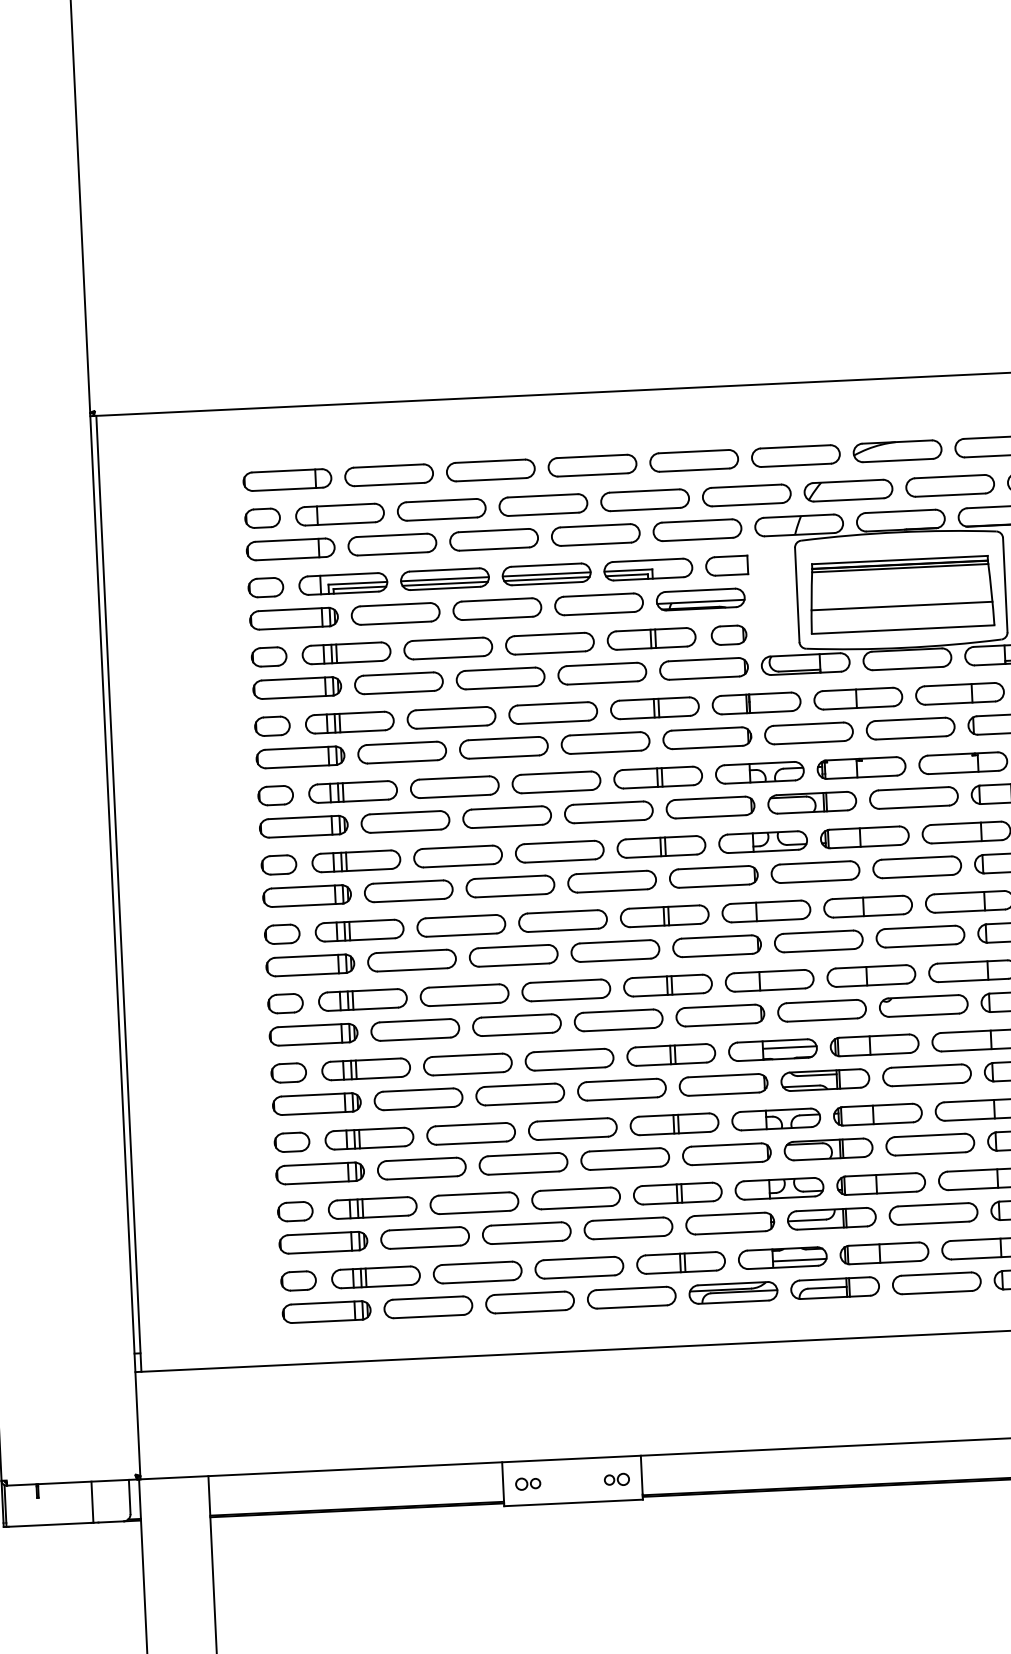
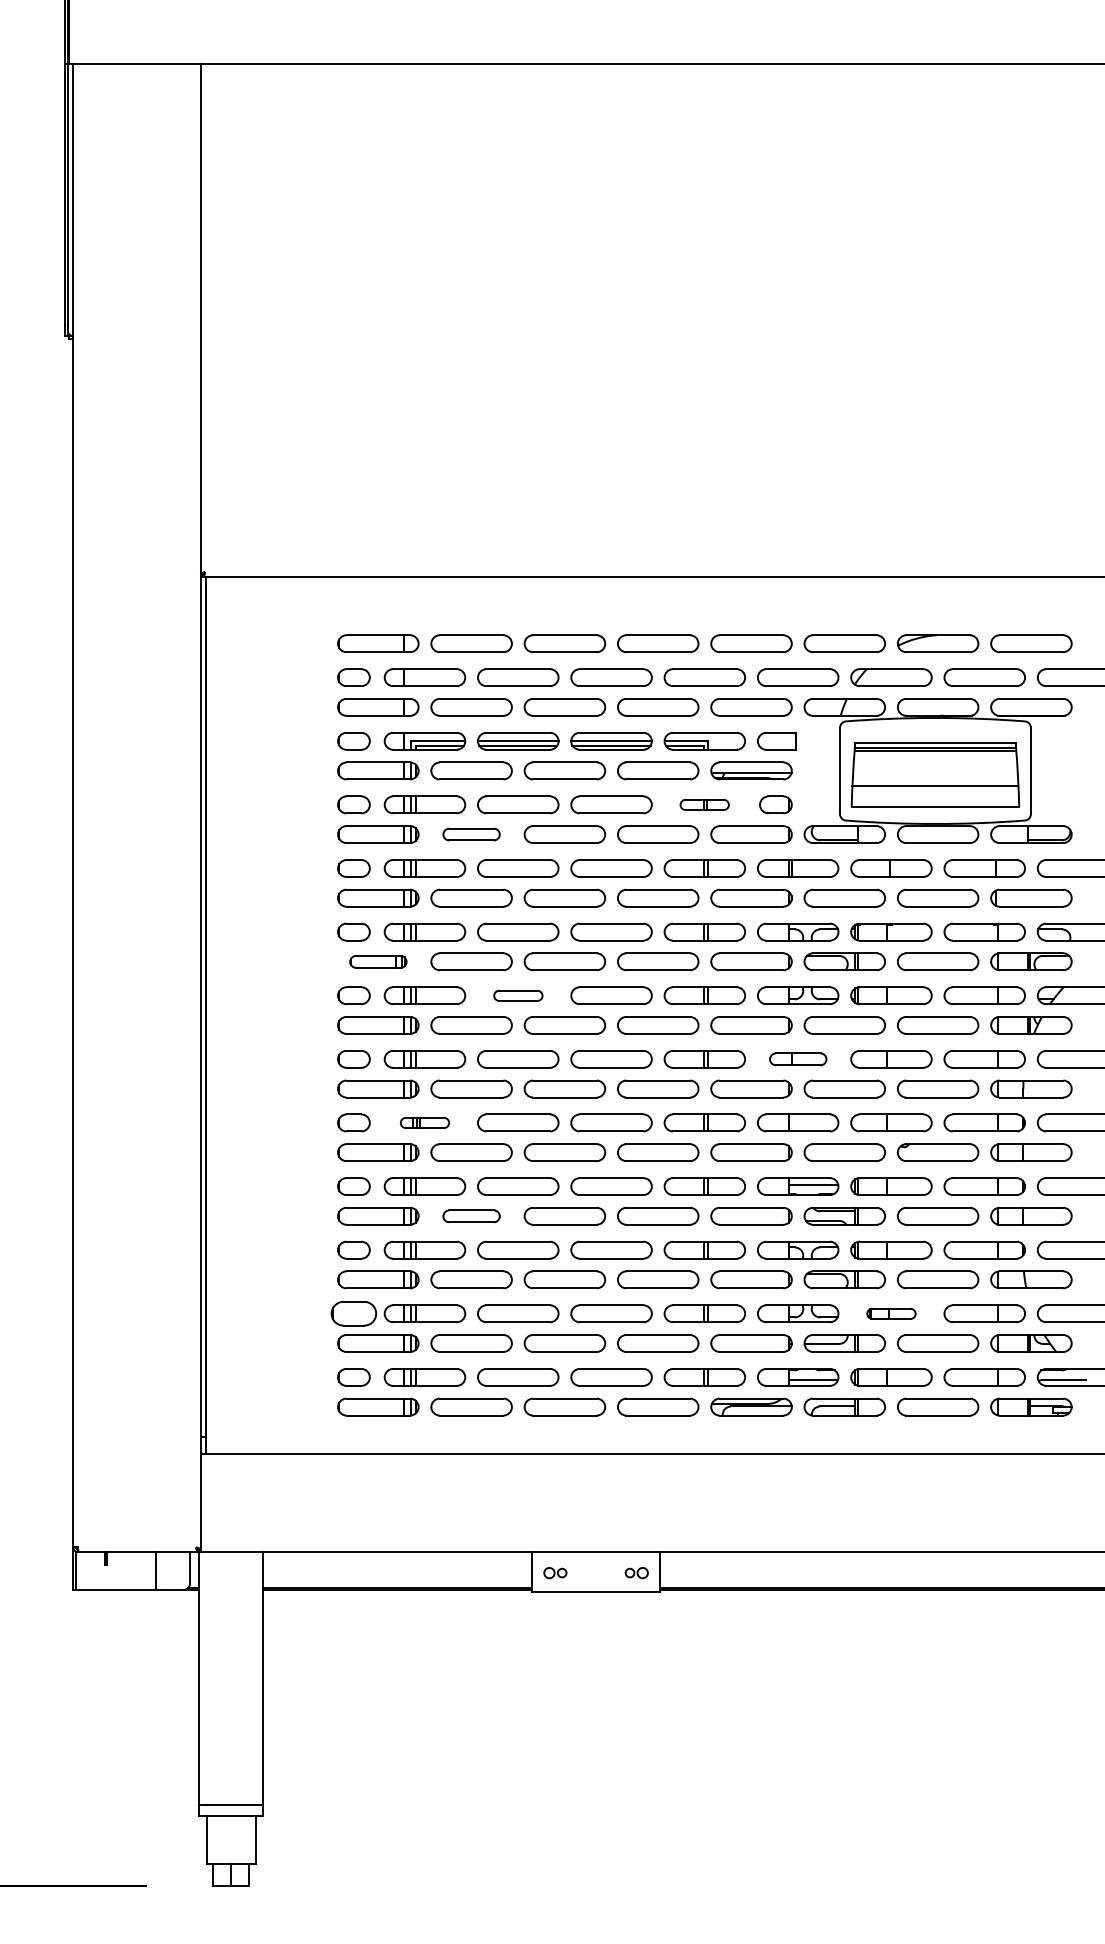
part: (651, 638) -> (704, 804), size x0.6
part: (398, 683) -> (471, 834), size x0.7
part: (303, 826) -> (378, 961), size x0.7
part: (458, 856) -> (518, 995), size x0.6
part: (766, 911) -> (798, 1059), size x0.7
part: (362, 999) -> (424, 1122), size x0.6
part: (418, 1099) -> (471, 1216), size x0.7
part: (881, 1183) -> (891, 1313), size x0.6
part: (294, 1211) -> (353, 1313), size x1.4

